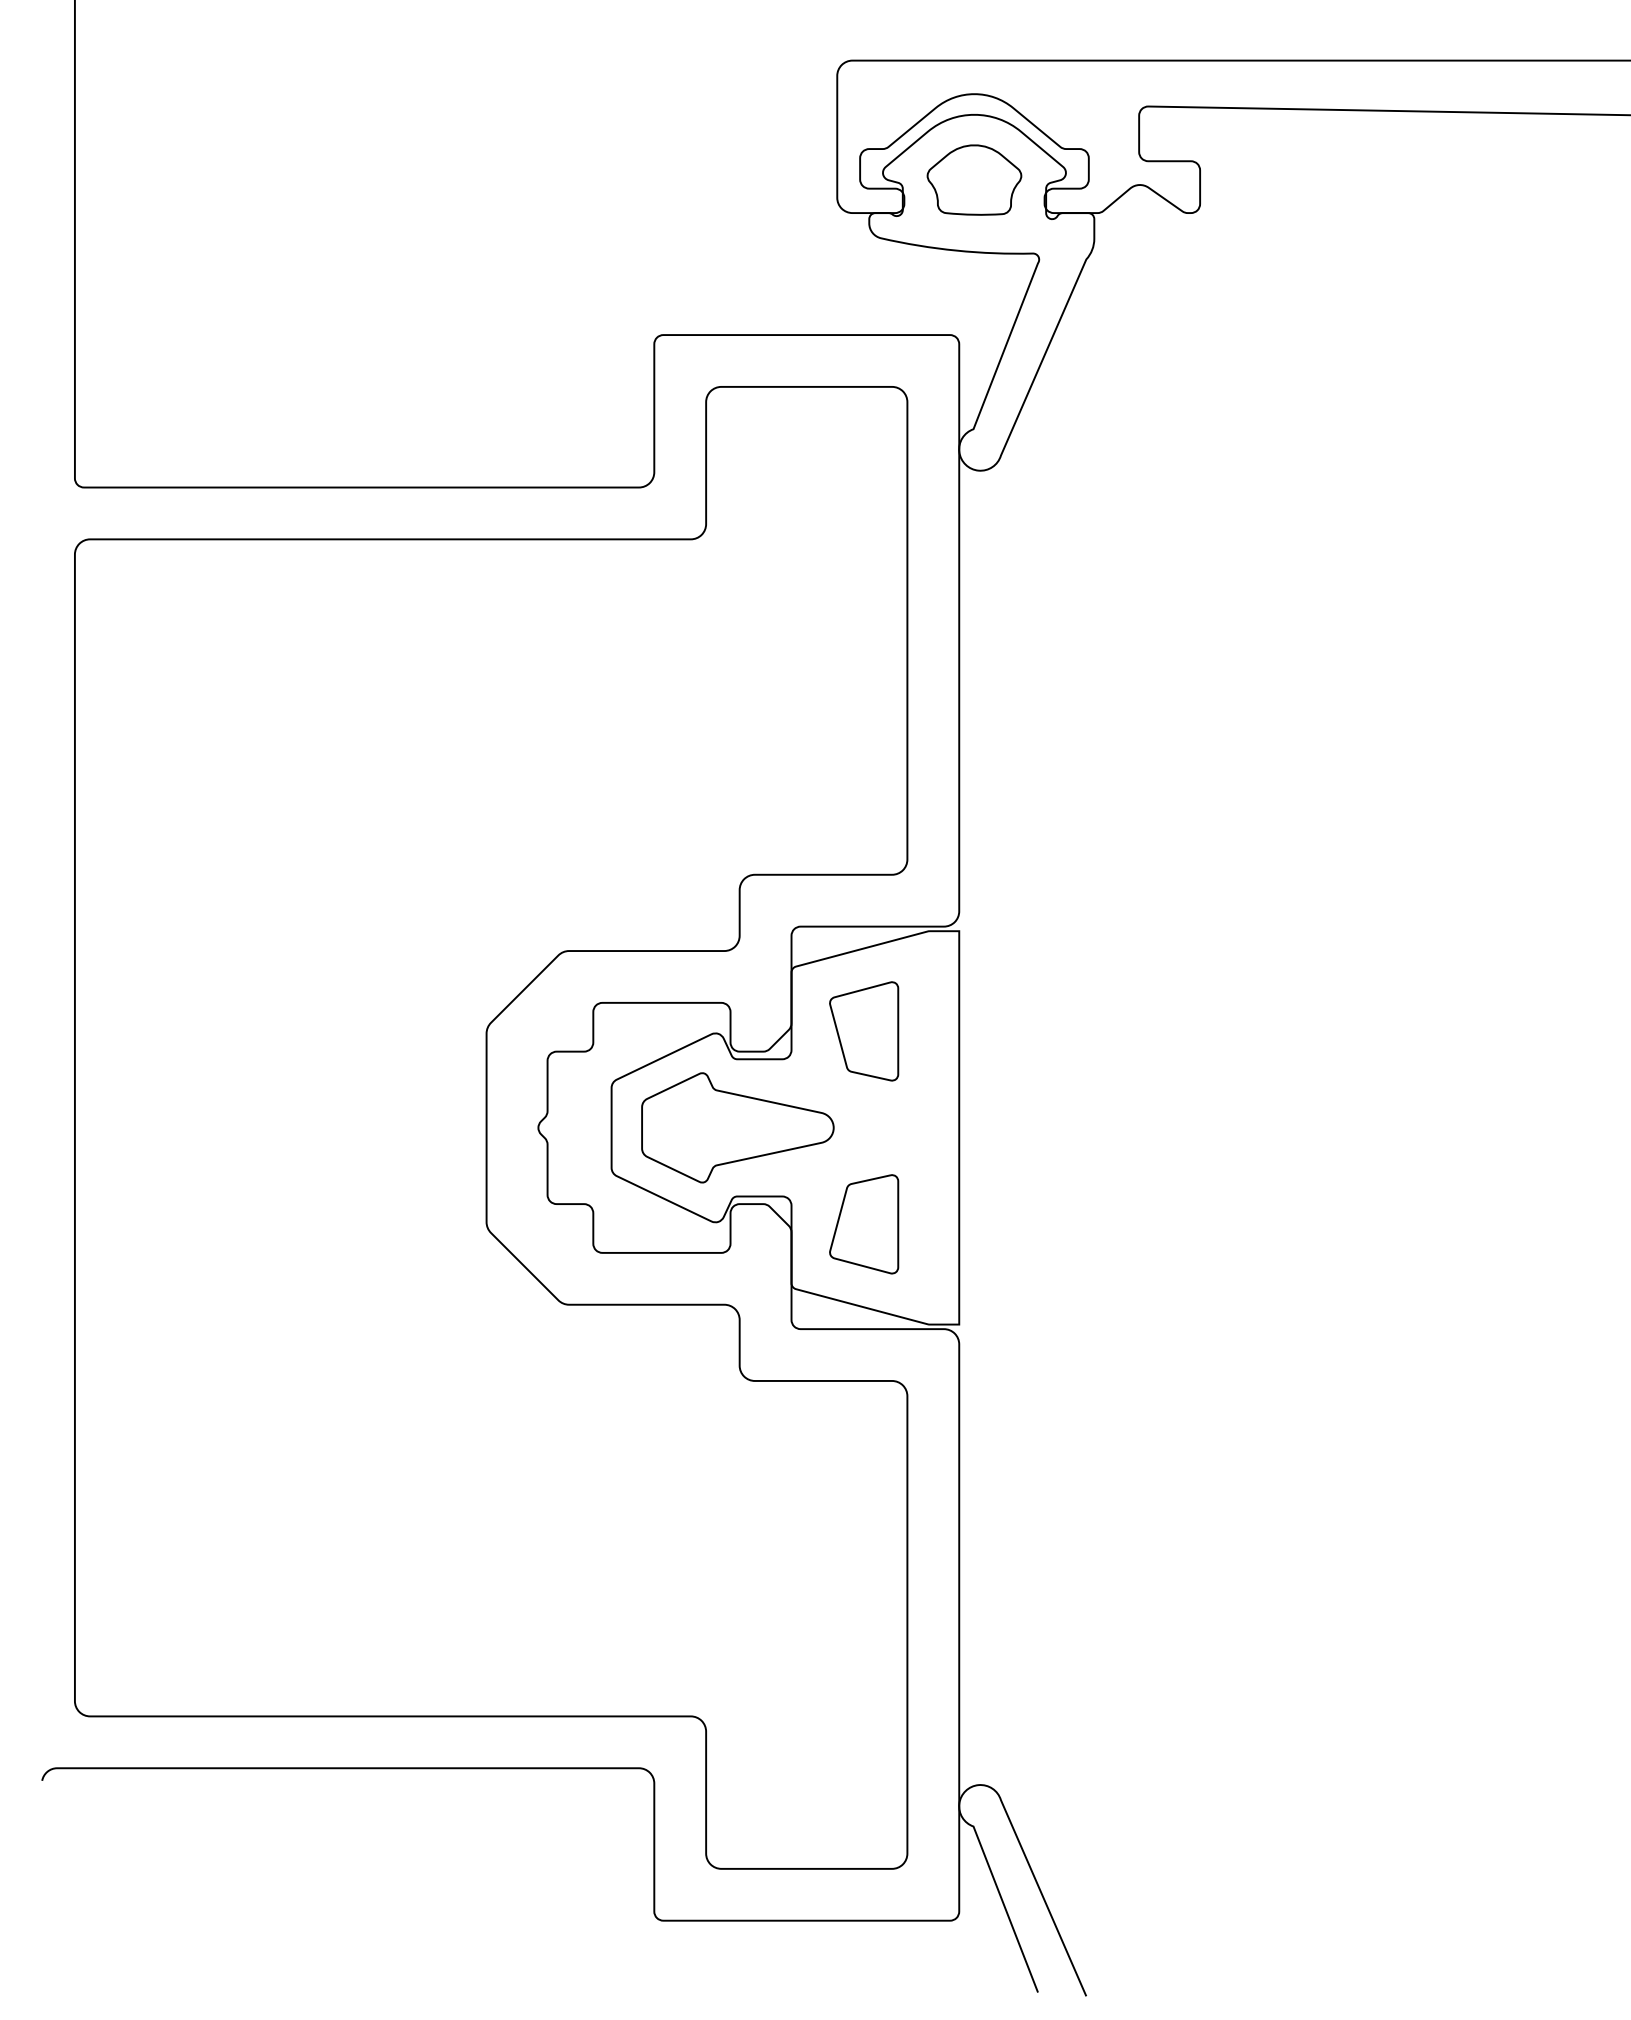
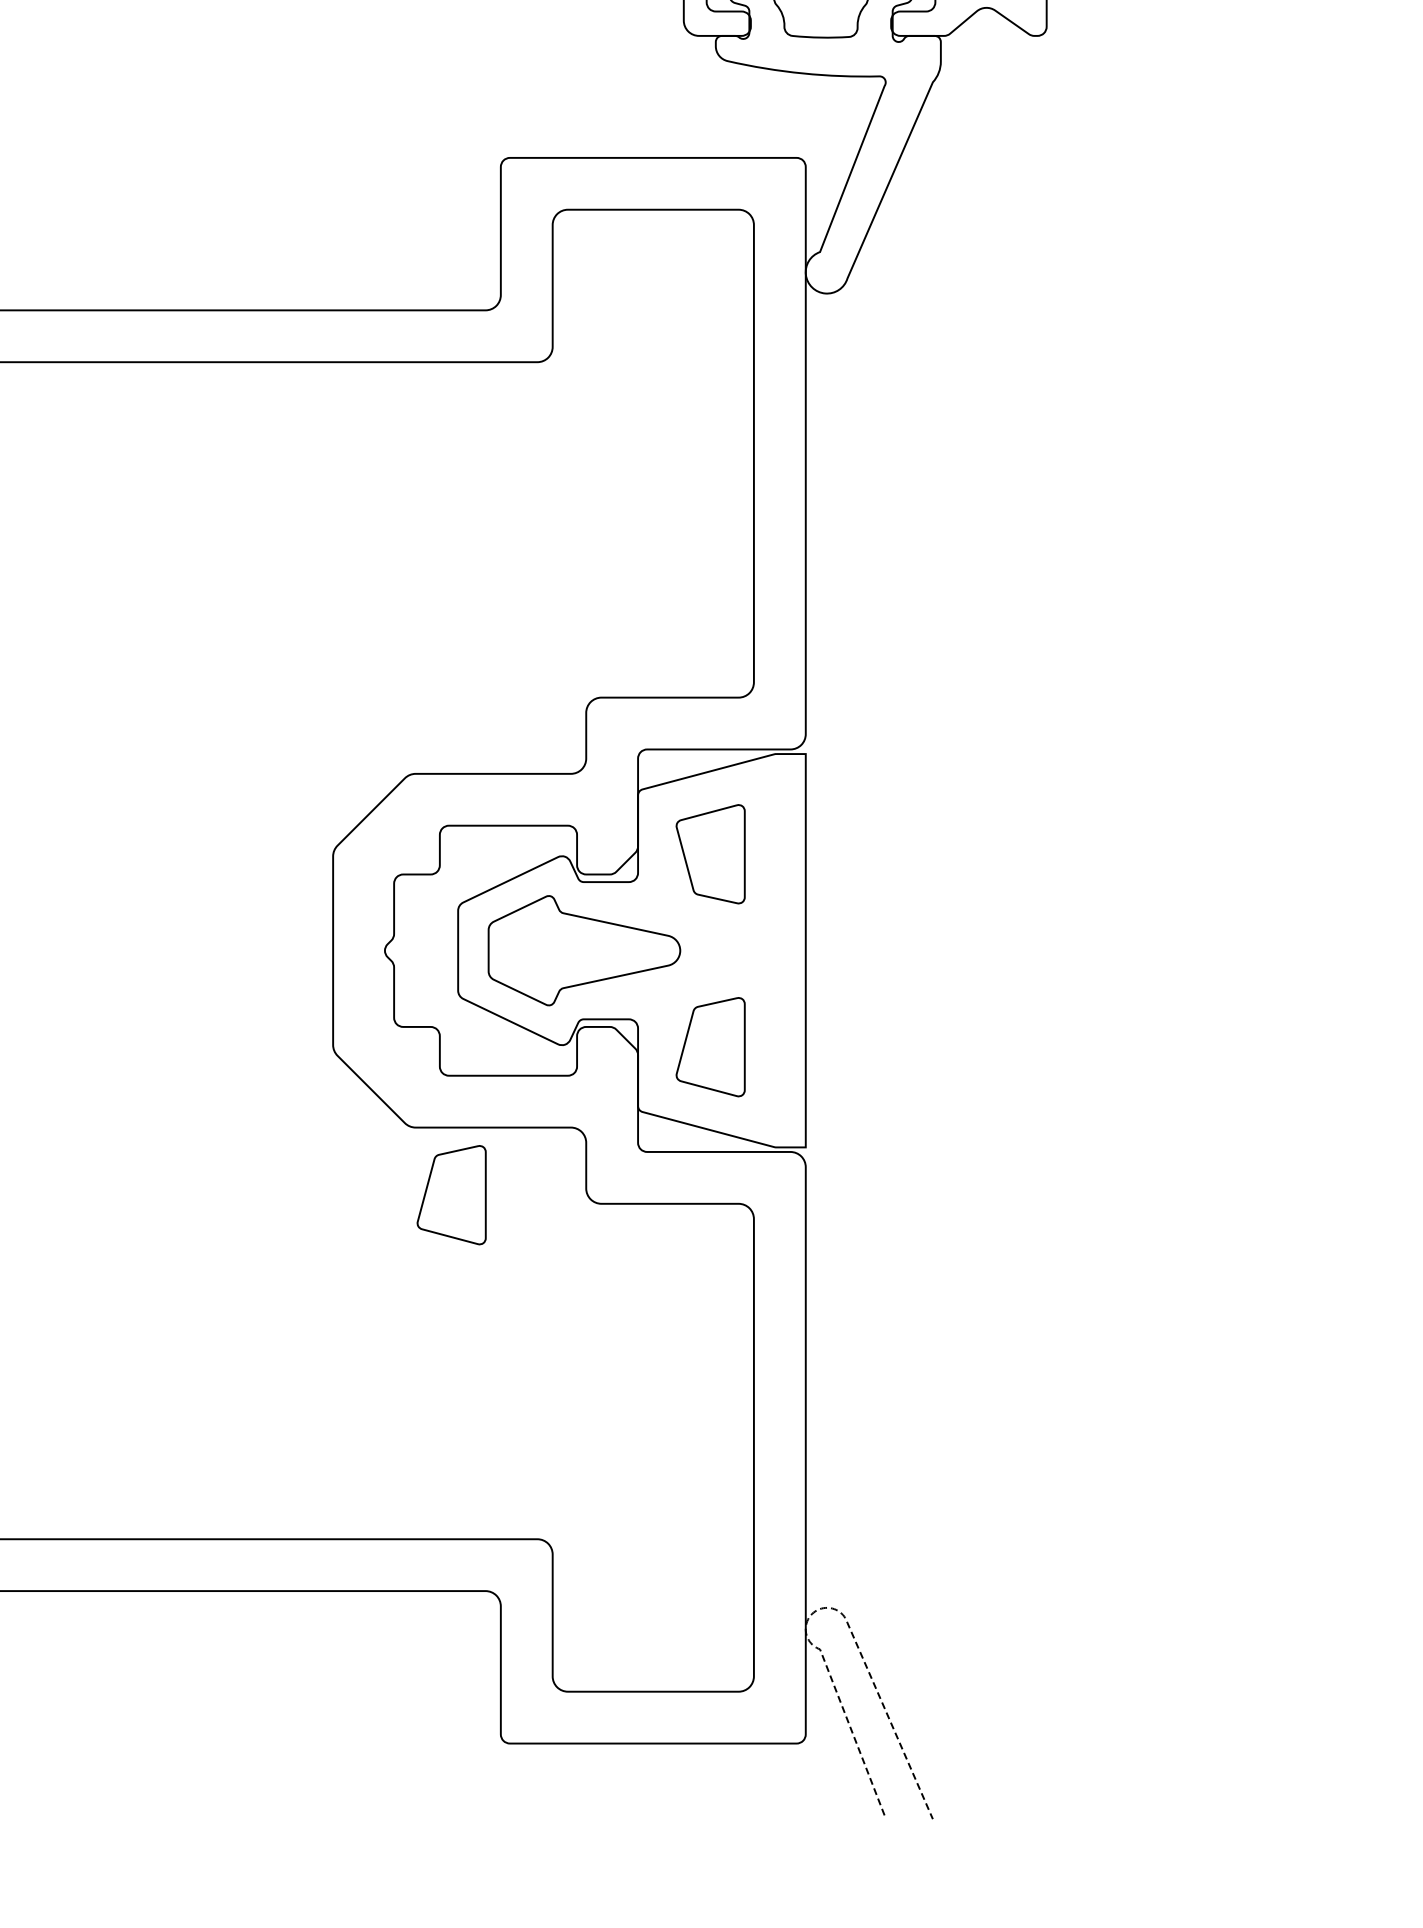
part: (605, 1372) -> (452, 1195), added
line: (977, 1785) -> (824, 1608), solid -> dashed

